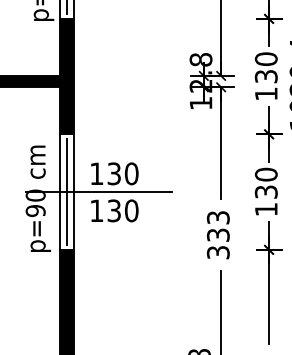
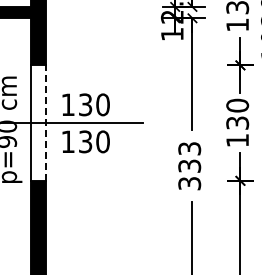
line: (67, 191) -> (38, 122), removed
line: (74, 192) -> (45, 123), solid -> dashed

